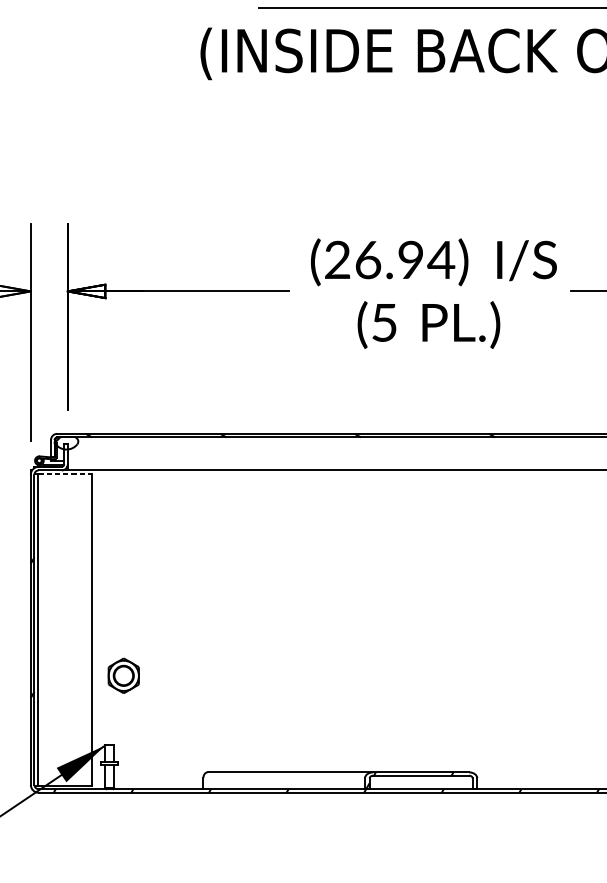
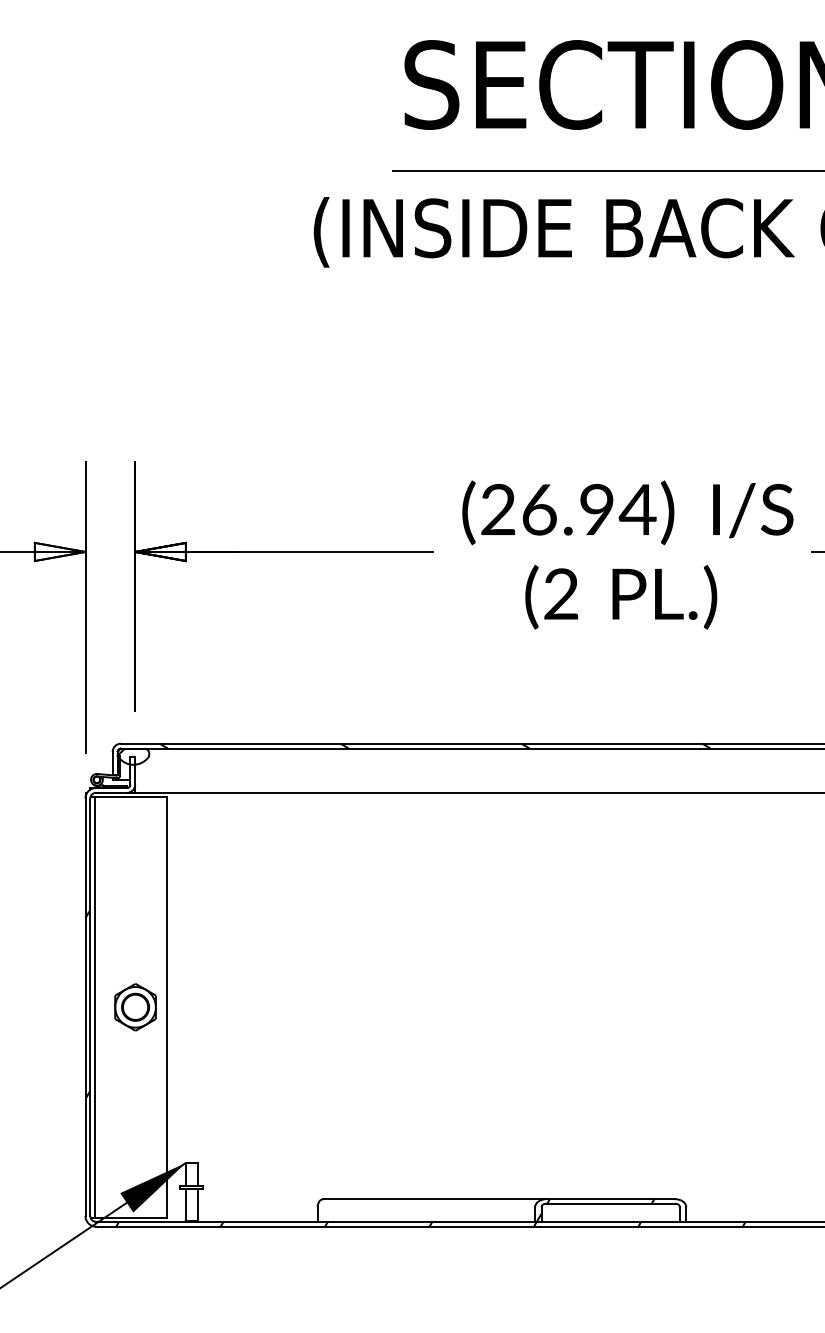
text: (384, 322) -> (561, 593), (5 -> (2
line: (65, 473) -> (131, 797), dashed -> solid
part: (123, 675) -> (135, 1007), moved

